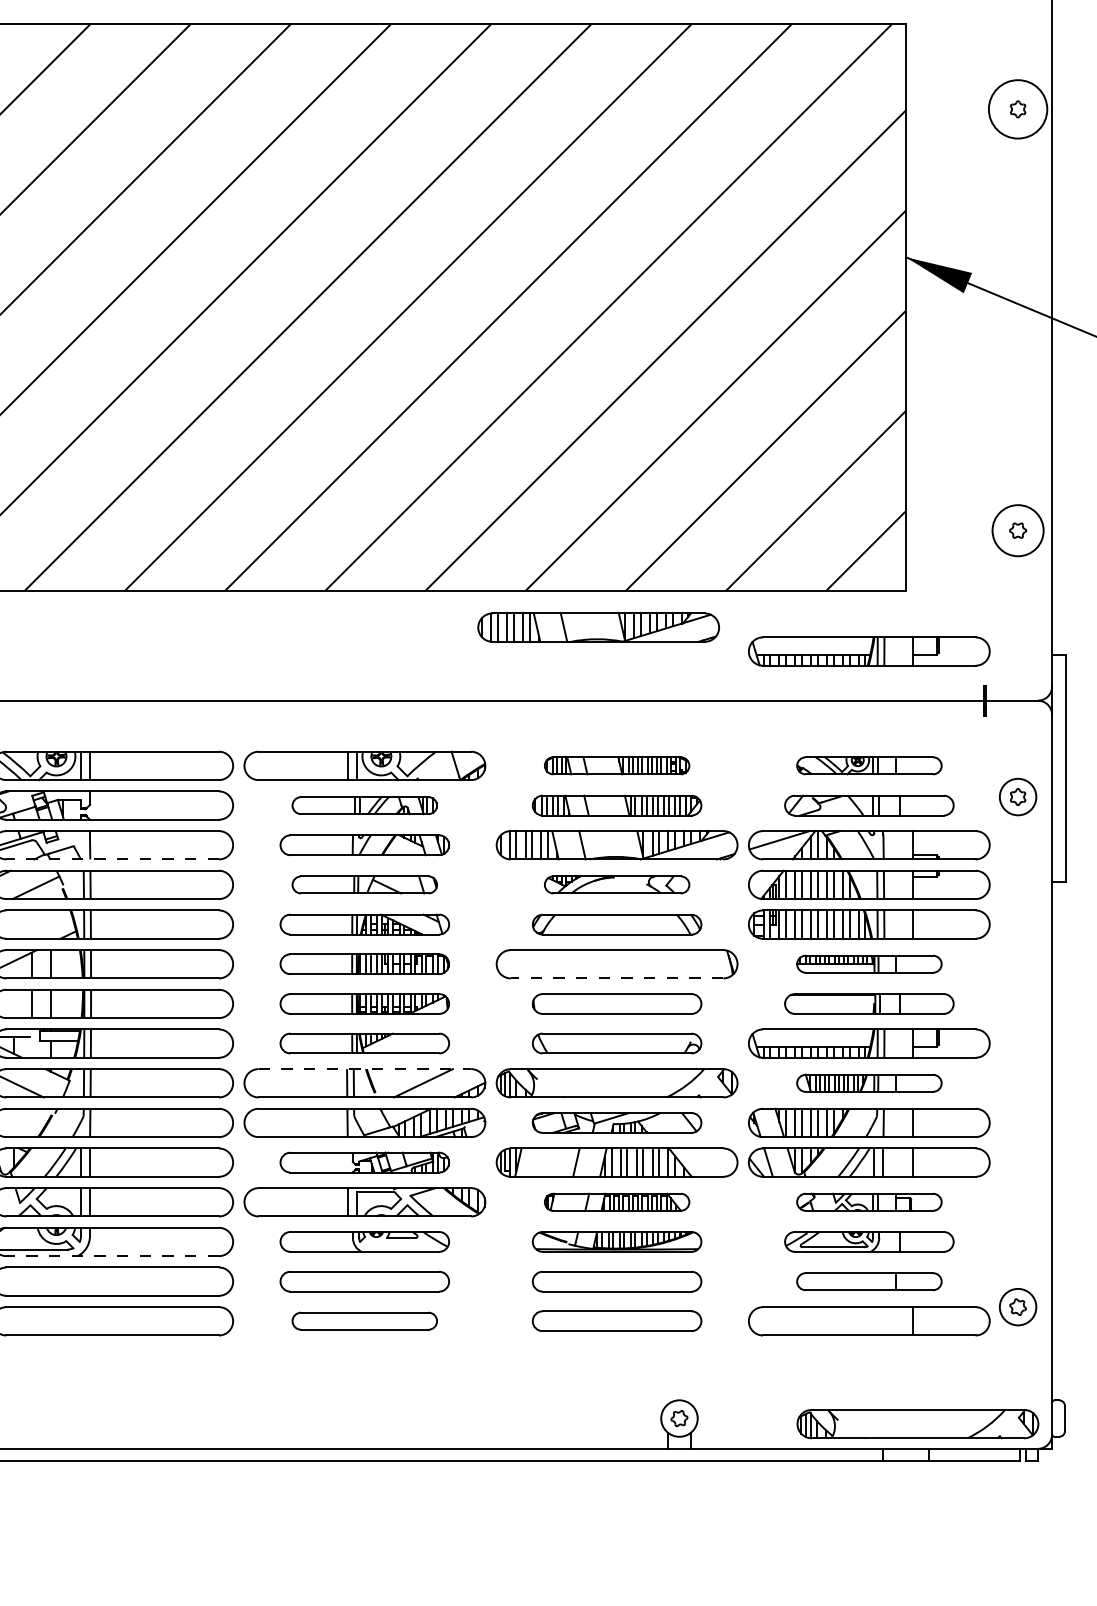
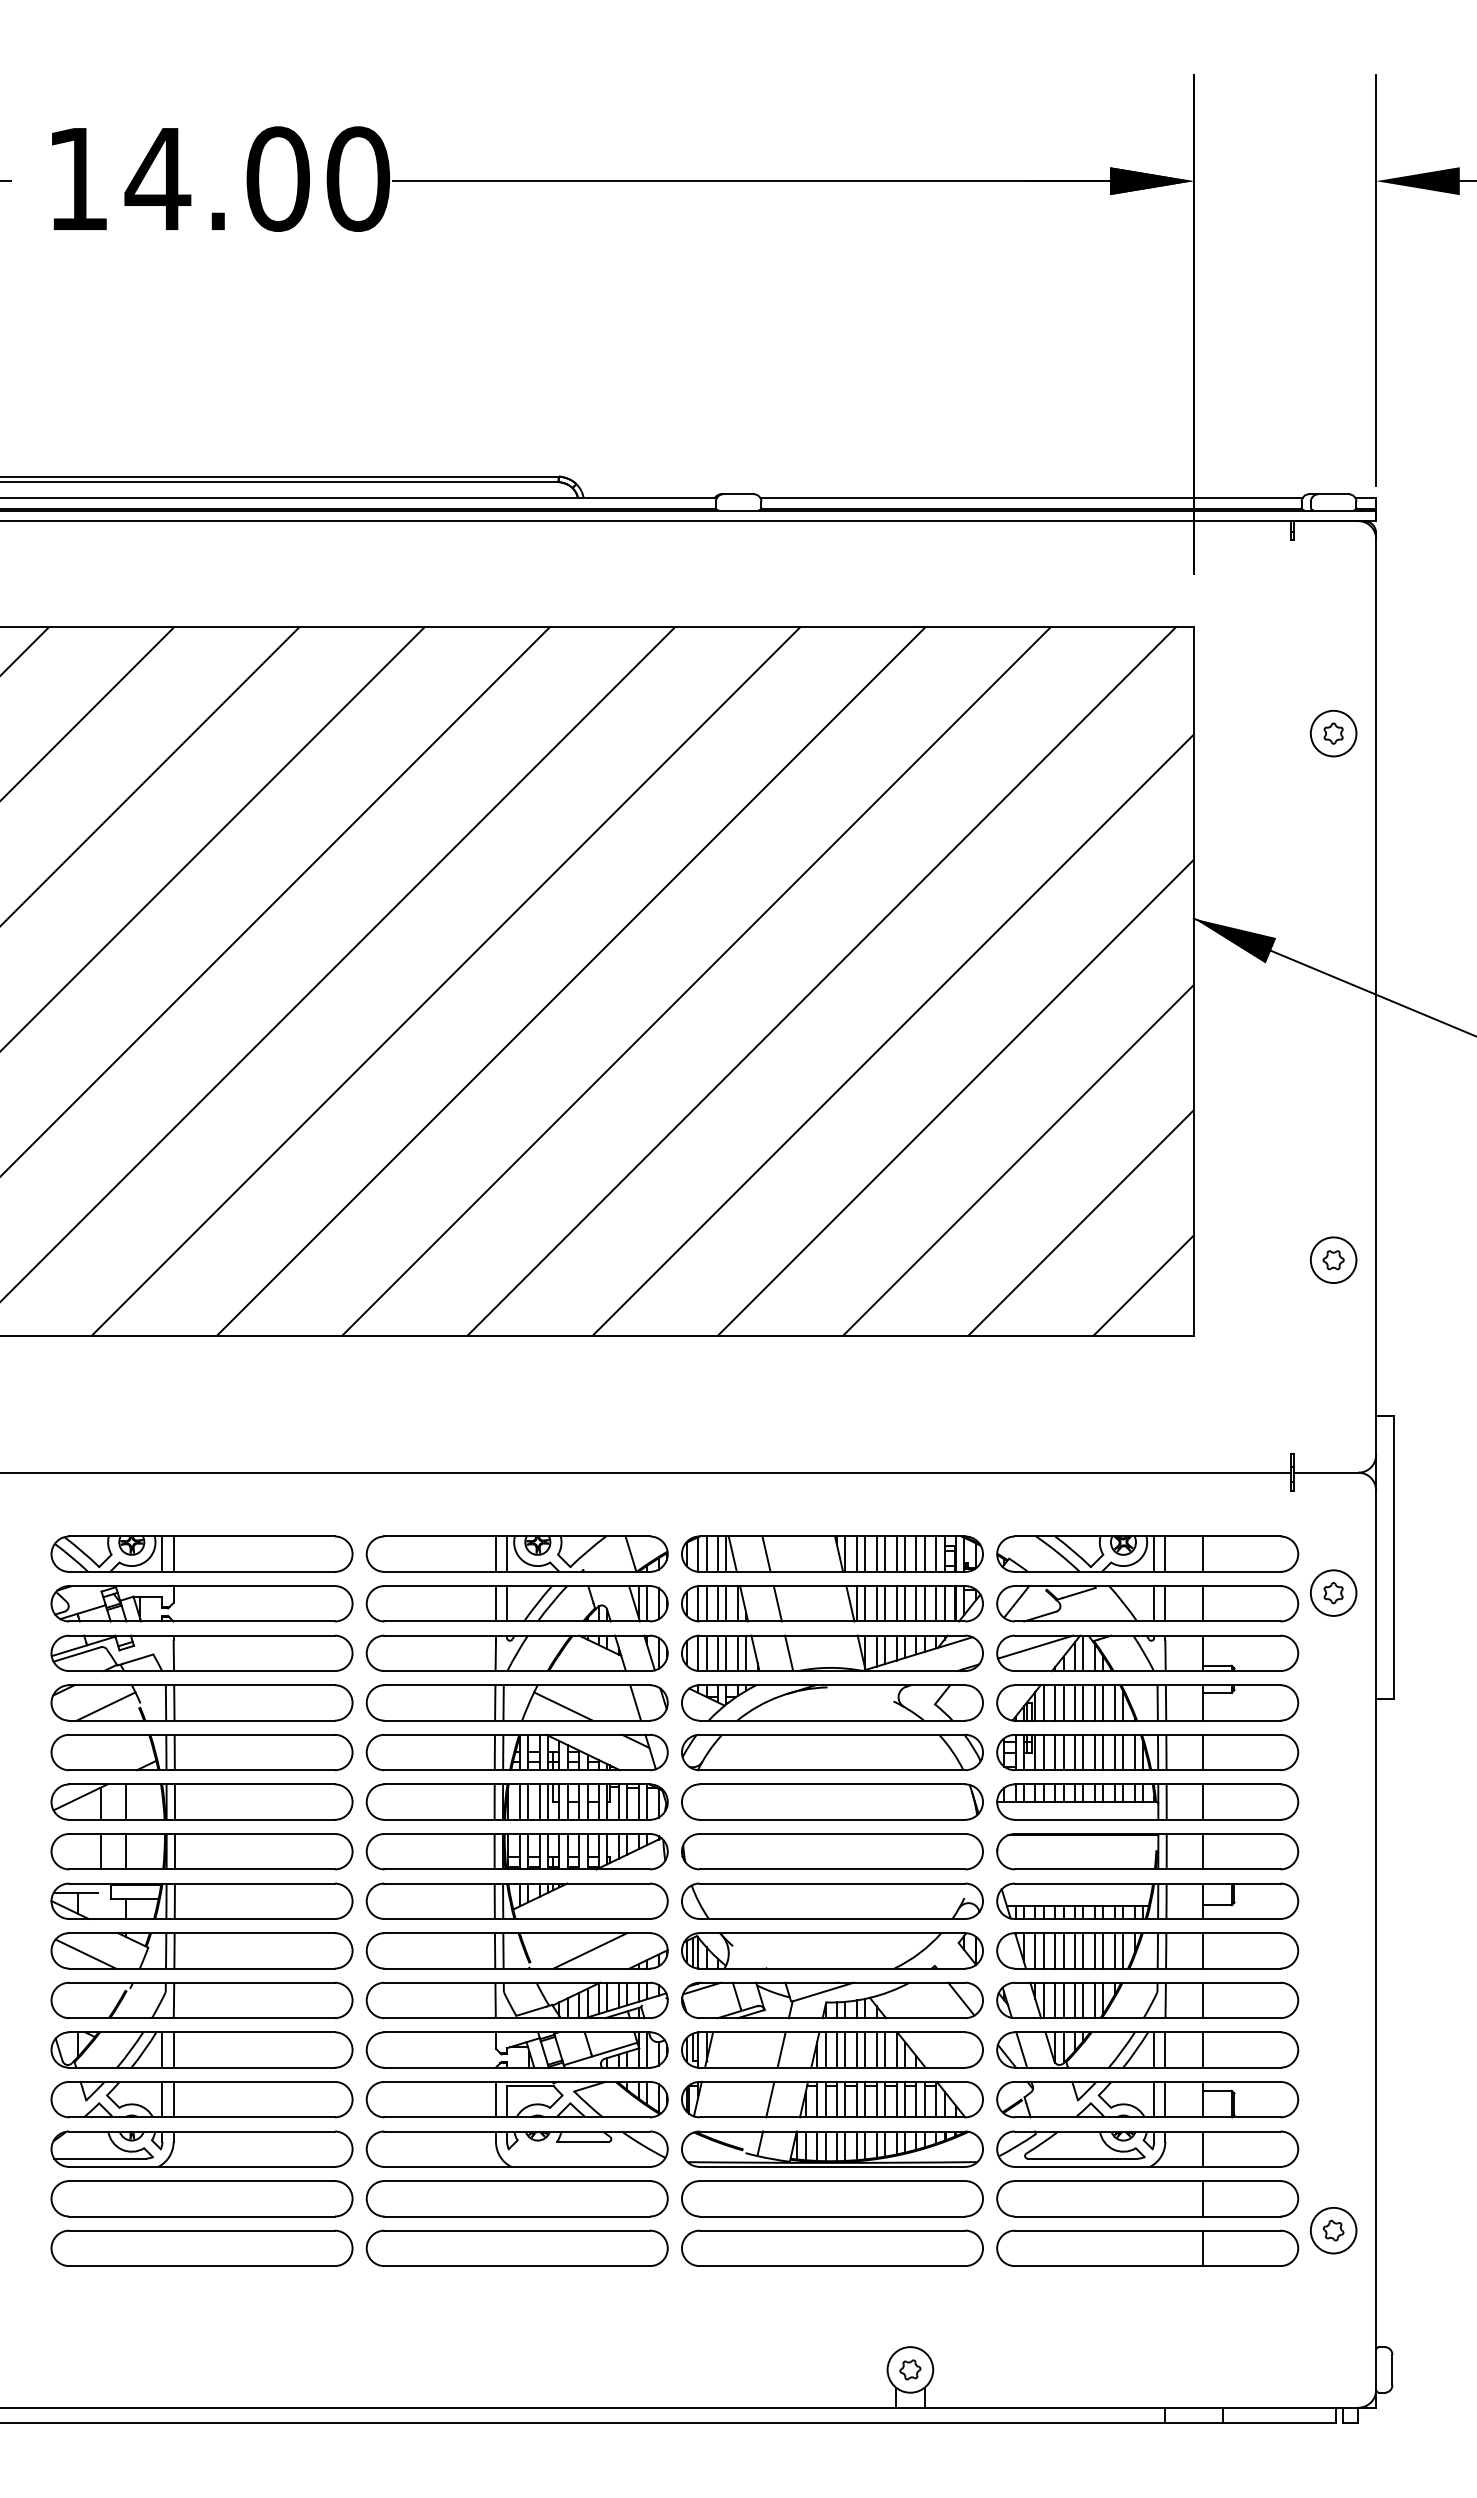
circle: (1017, 109) -> (1333, 733), size x0.62
circle: (1017, 530) -> (1333, 1260), size x0.71
part: (598, 627) -> (809, 1381), removed
part: (869, 650) -> (1147, 1410), removed
part: (617, 765) -> (832, 1553), size x1.67
part: (869, 765) -> (1147, 1553), size x1.67
part: (364, 805) -> (516, 1603), size x1.67
part: (617, 805) -> (832, 1603), size x1.43
part: (869, 805) -> (1147, 1603), size x1.43
part: (364, 845) -> (516, 1653), size x1.43
line: (113, 859) -> (202, 1671), dashed -> solid
part: (364, 884) -> (516, 1702), size x1.67
part: (617, 884) -> (832, 1702), size x1.67
part: (364, 924) -> (516, 1752), size x1.43
part: (617, 924) -> (832, 1752), size x1.43
part: (364, 963) -> (516, 1801), size x1.43
part: (869, 963) -> (1147, 1801), size x1.67
line: (617, 978) -> (832, 1819), dashed -> solid
part: (364, 1003) -> (516, 1851), size x1.43
part: (617, 1003) -> (832, 1851), size x1.43
part: (869, 1003) -> (1147, 1851), size x1.43
part: (364, 1042) -> (516, 1900), size x1.43
part: (617, 1042) -> (832, 1900), size x1.43
line: (365, 1069) -> (517, 1933), dashed -> solid
part: (869, 1082) -> (1147, 1950), size x1.67
part: (617, 1122) -> (832, 2000), size x1.43
part: (364, 1162) -> (516, 2049), size x1.43
part: (617, 1202) -> (832, 2099), size x1.67
part: (869, 1202) -> (1147, 2099), size x1.67
part: (364, 1241) -> (516, 2148), size x1.43
part: (617, 1241) -> (832, 2148), size x1.43
part: (869, 1241) -> (1147, 2148), size x1.43
line: (113, 1255) -> (202, 2166), dashed -> solid
part: (364, 1281) -> (516, 2198), size x1.43
part: (617, 1281) -> (832, 2198), size x1.43
part: (869, 1281) -> (1147, 2198), size x1.67
part: (364, 1320) -> (516, 2247), size x1.67
part: (617, 1320) -> (832, 2247), size x1.43
part: (917, 1423) -> (1208, 2376), removed

